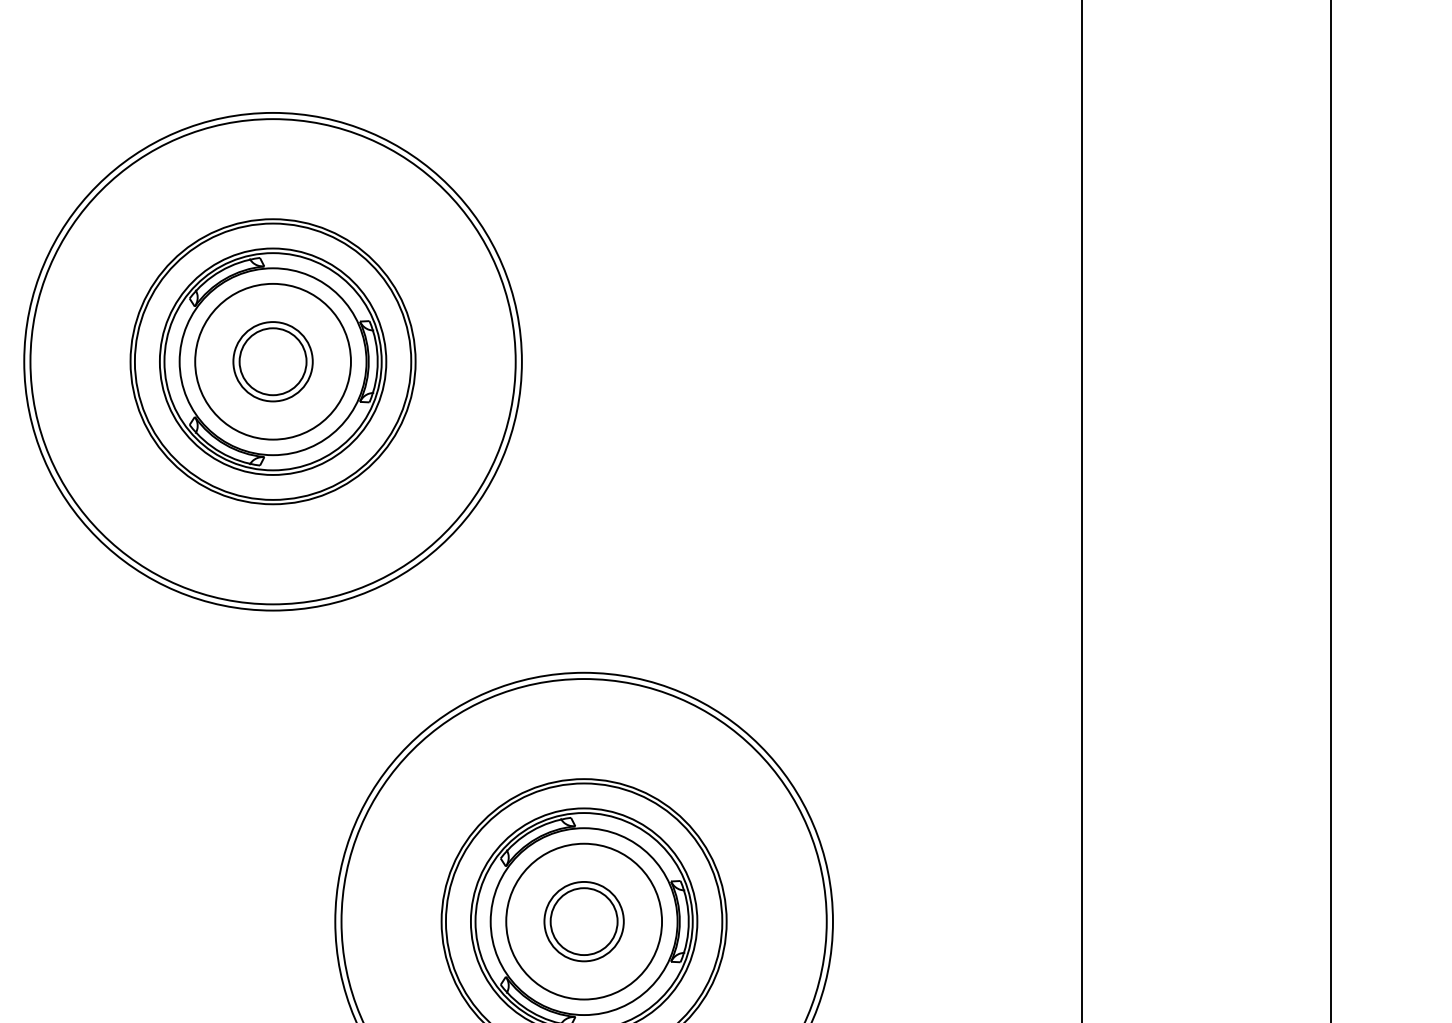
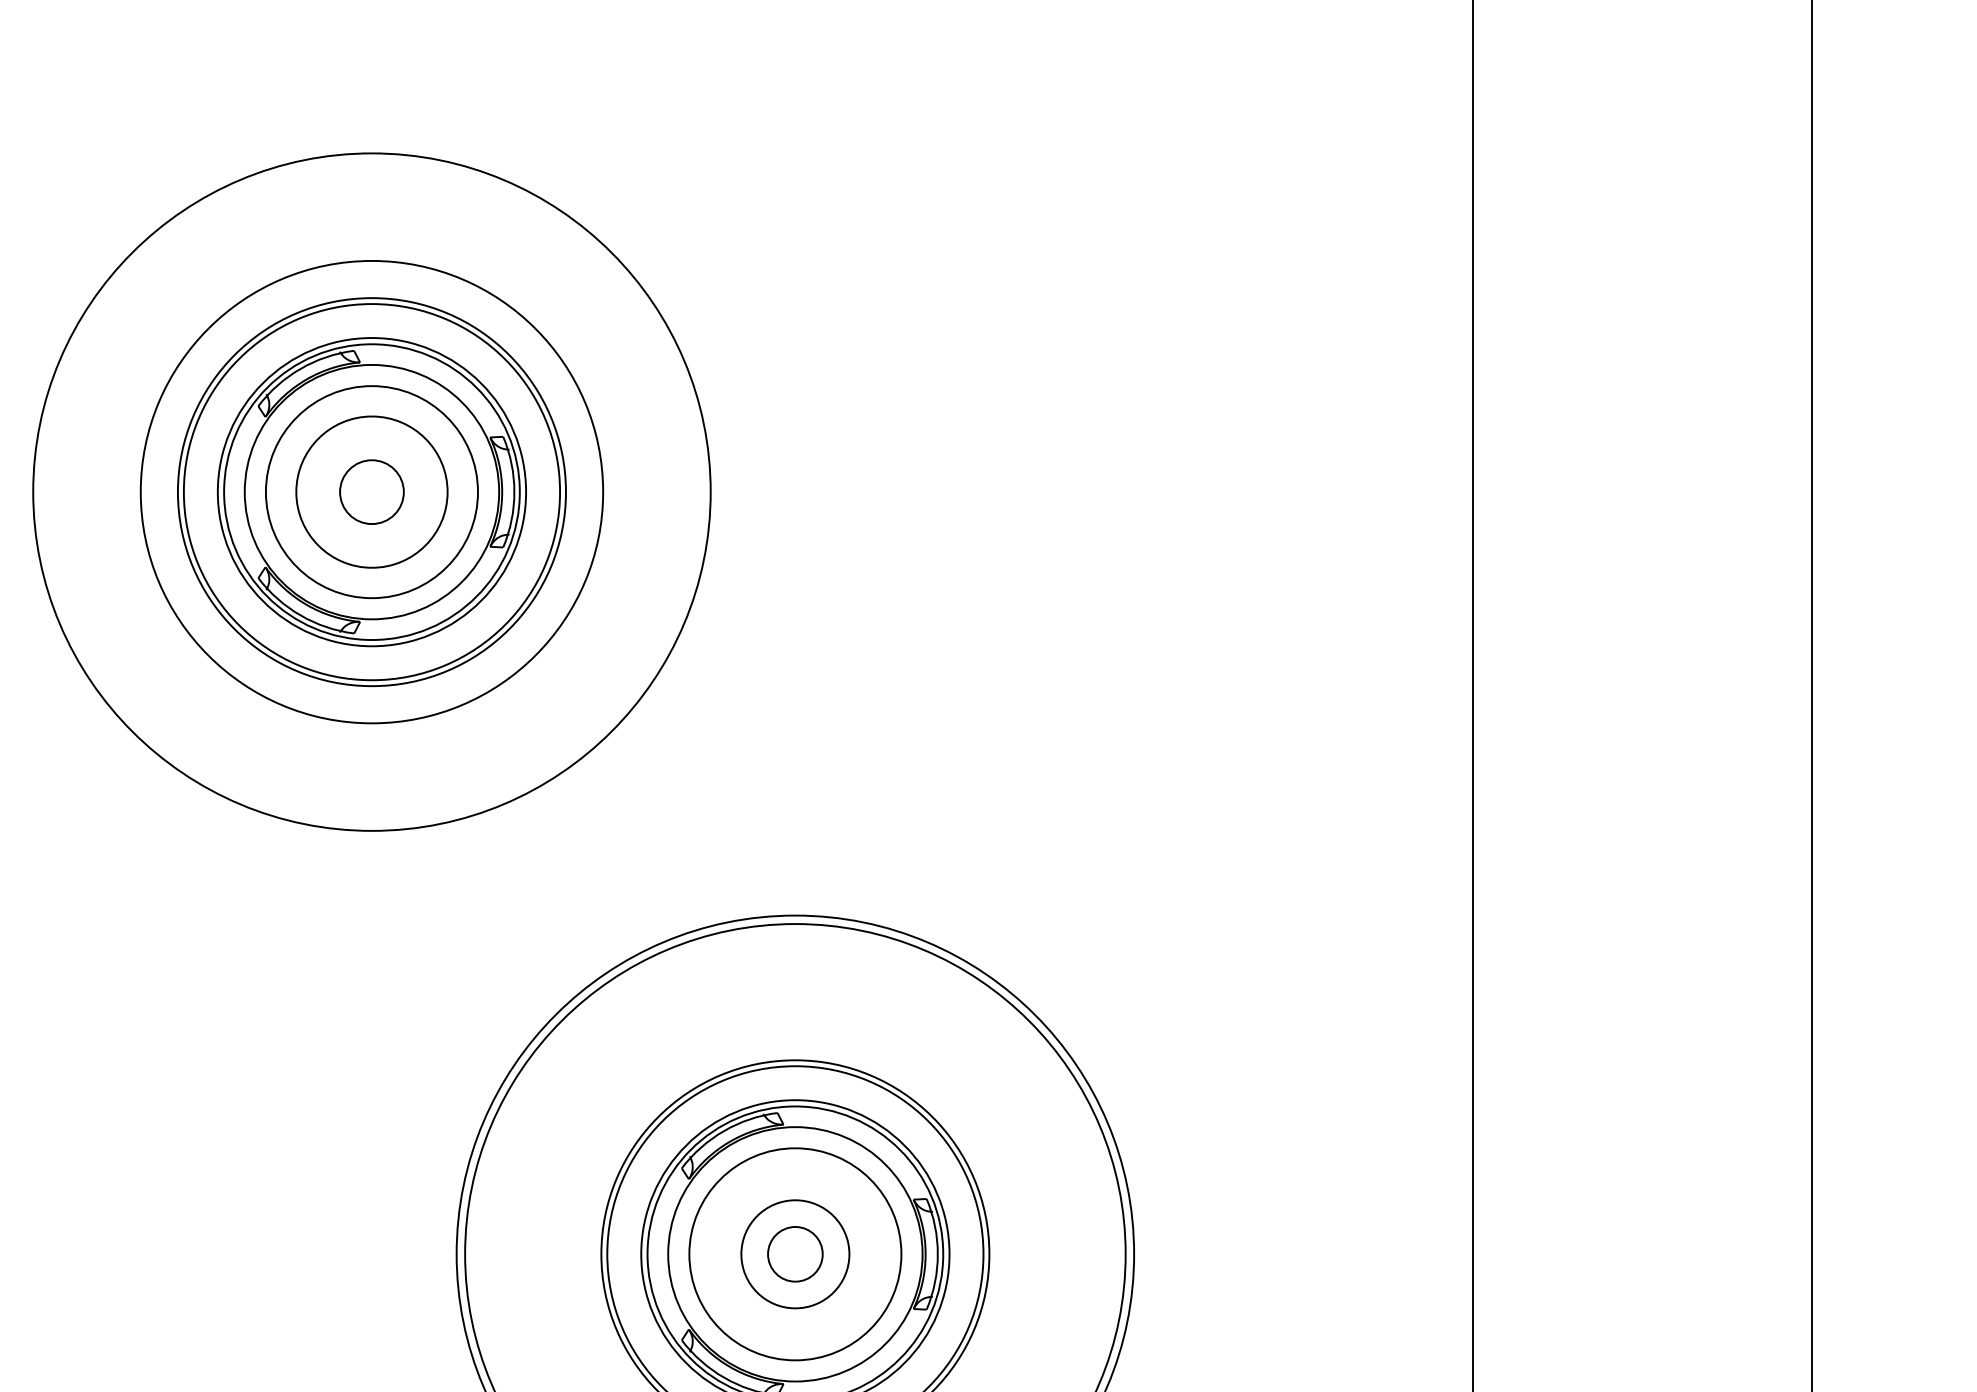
circle: (272, 361) -> (371, 491), size x0.7
circle: (272, 361) -> (371, 491), size x0.7
circle: (272, 362) -> (371, 492), size x1.4
circle: (583, 921) -> (794, 1253), size x0.6

